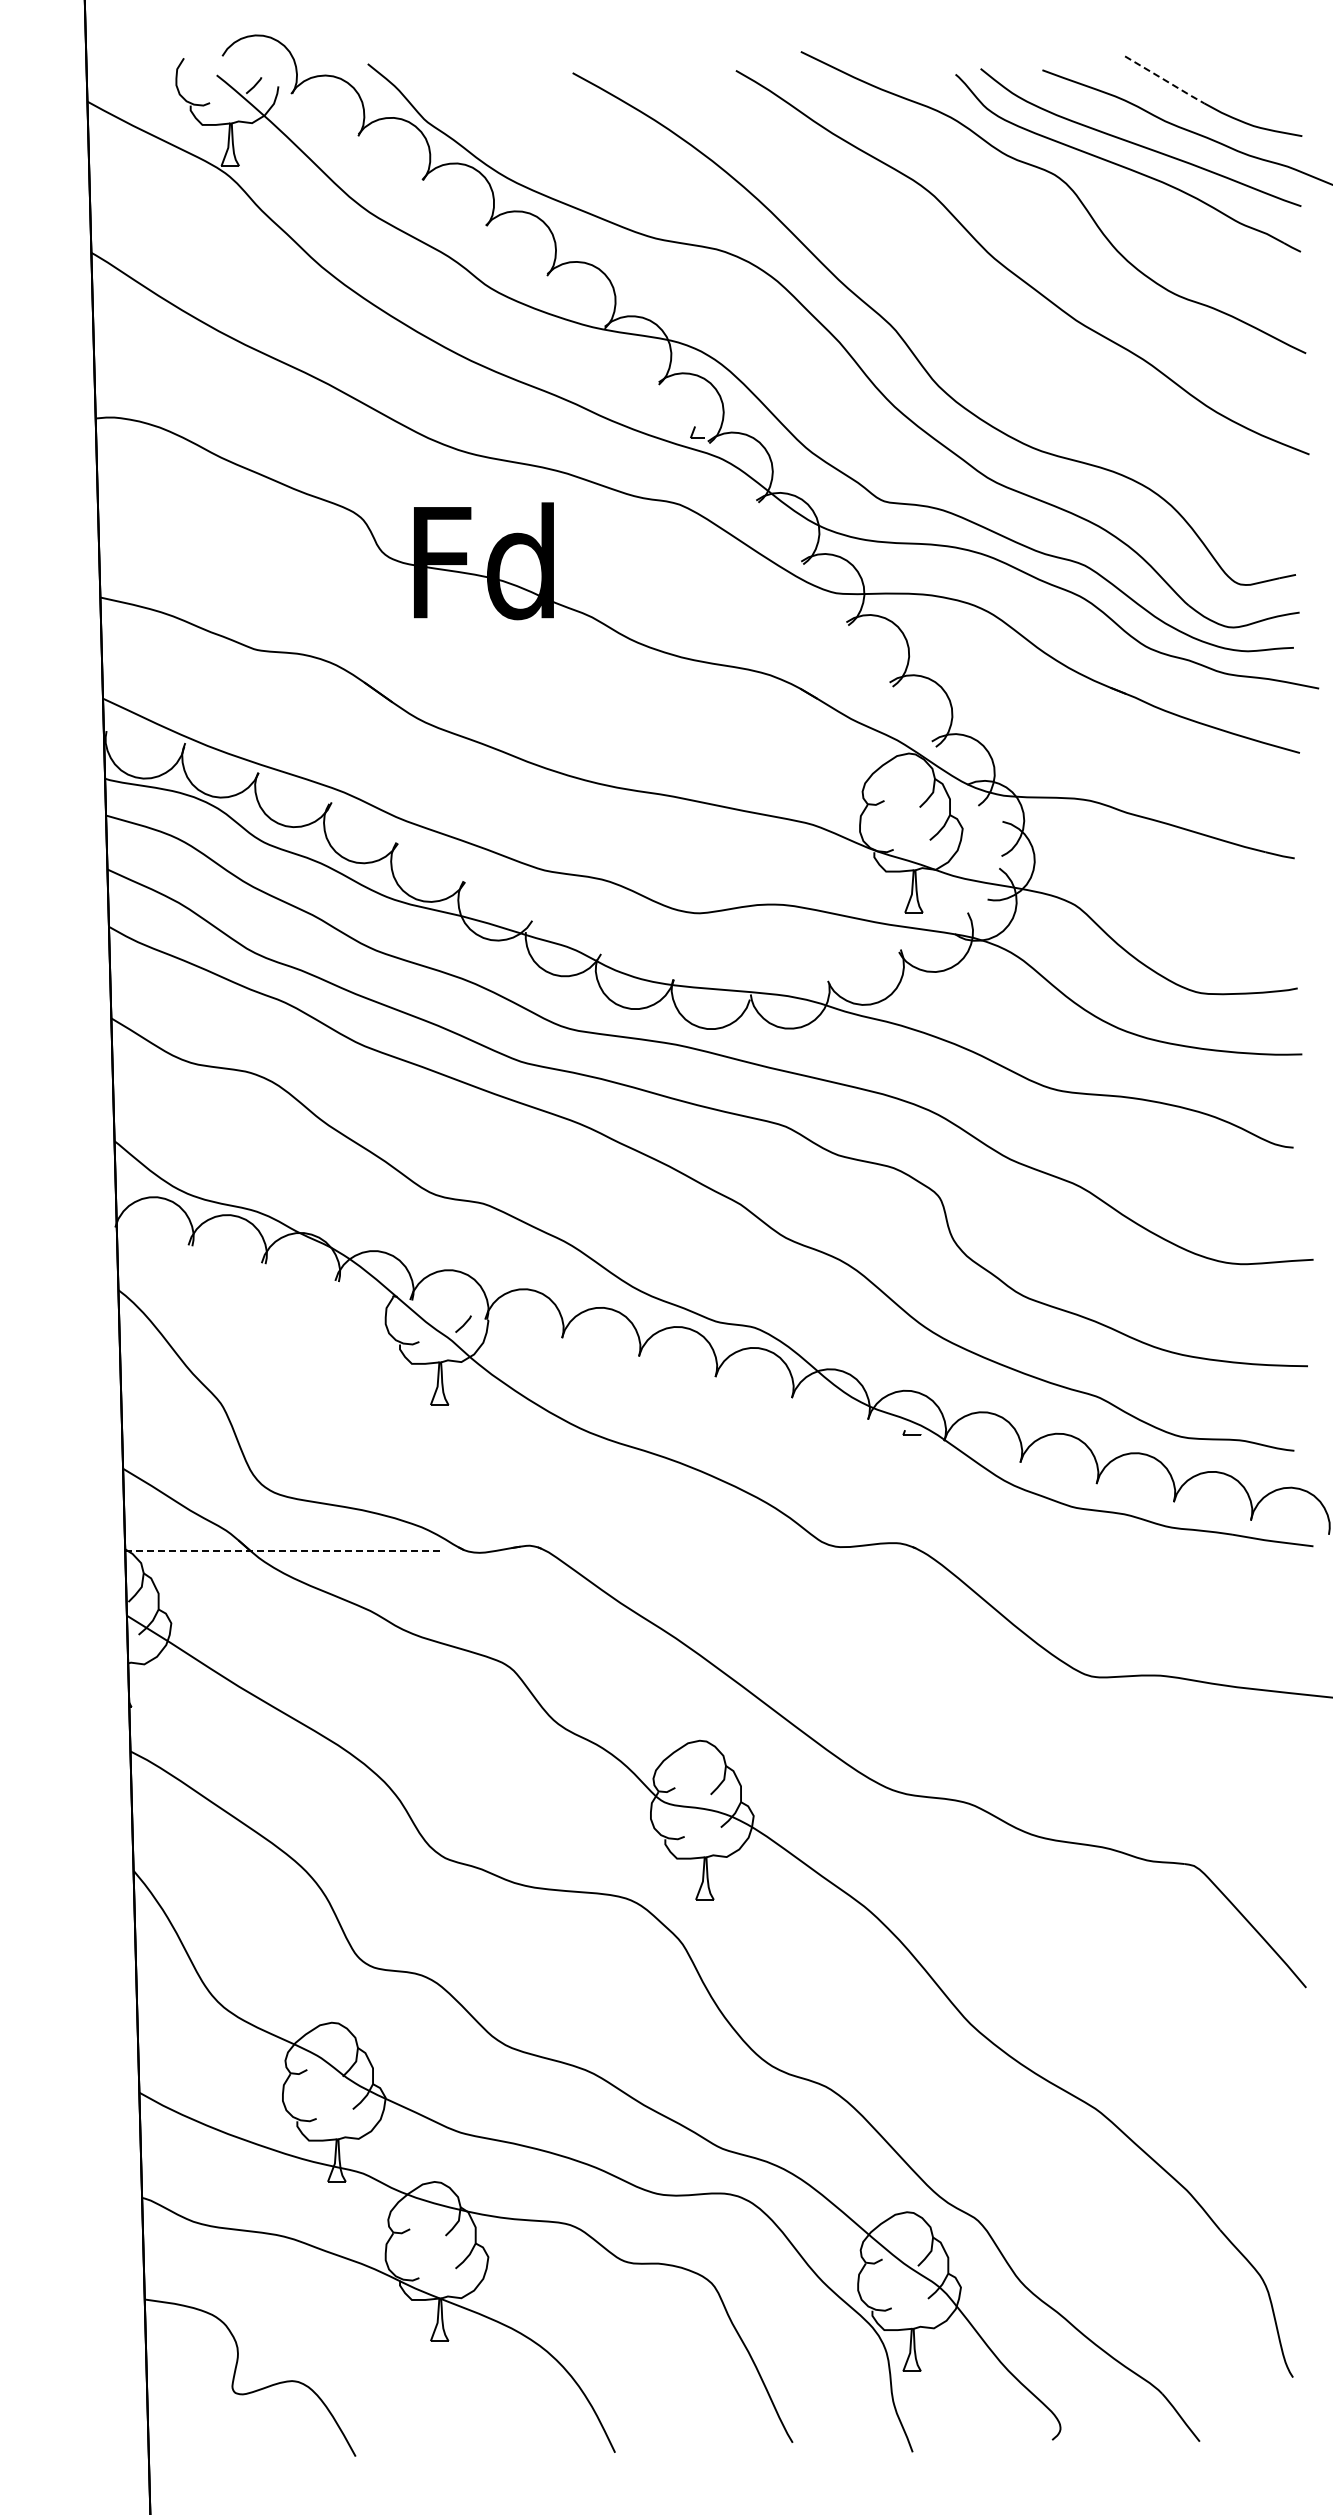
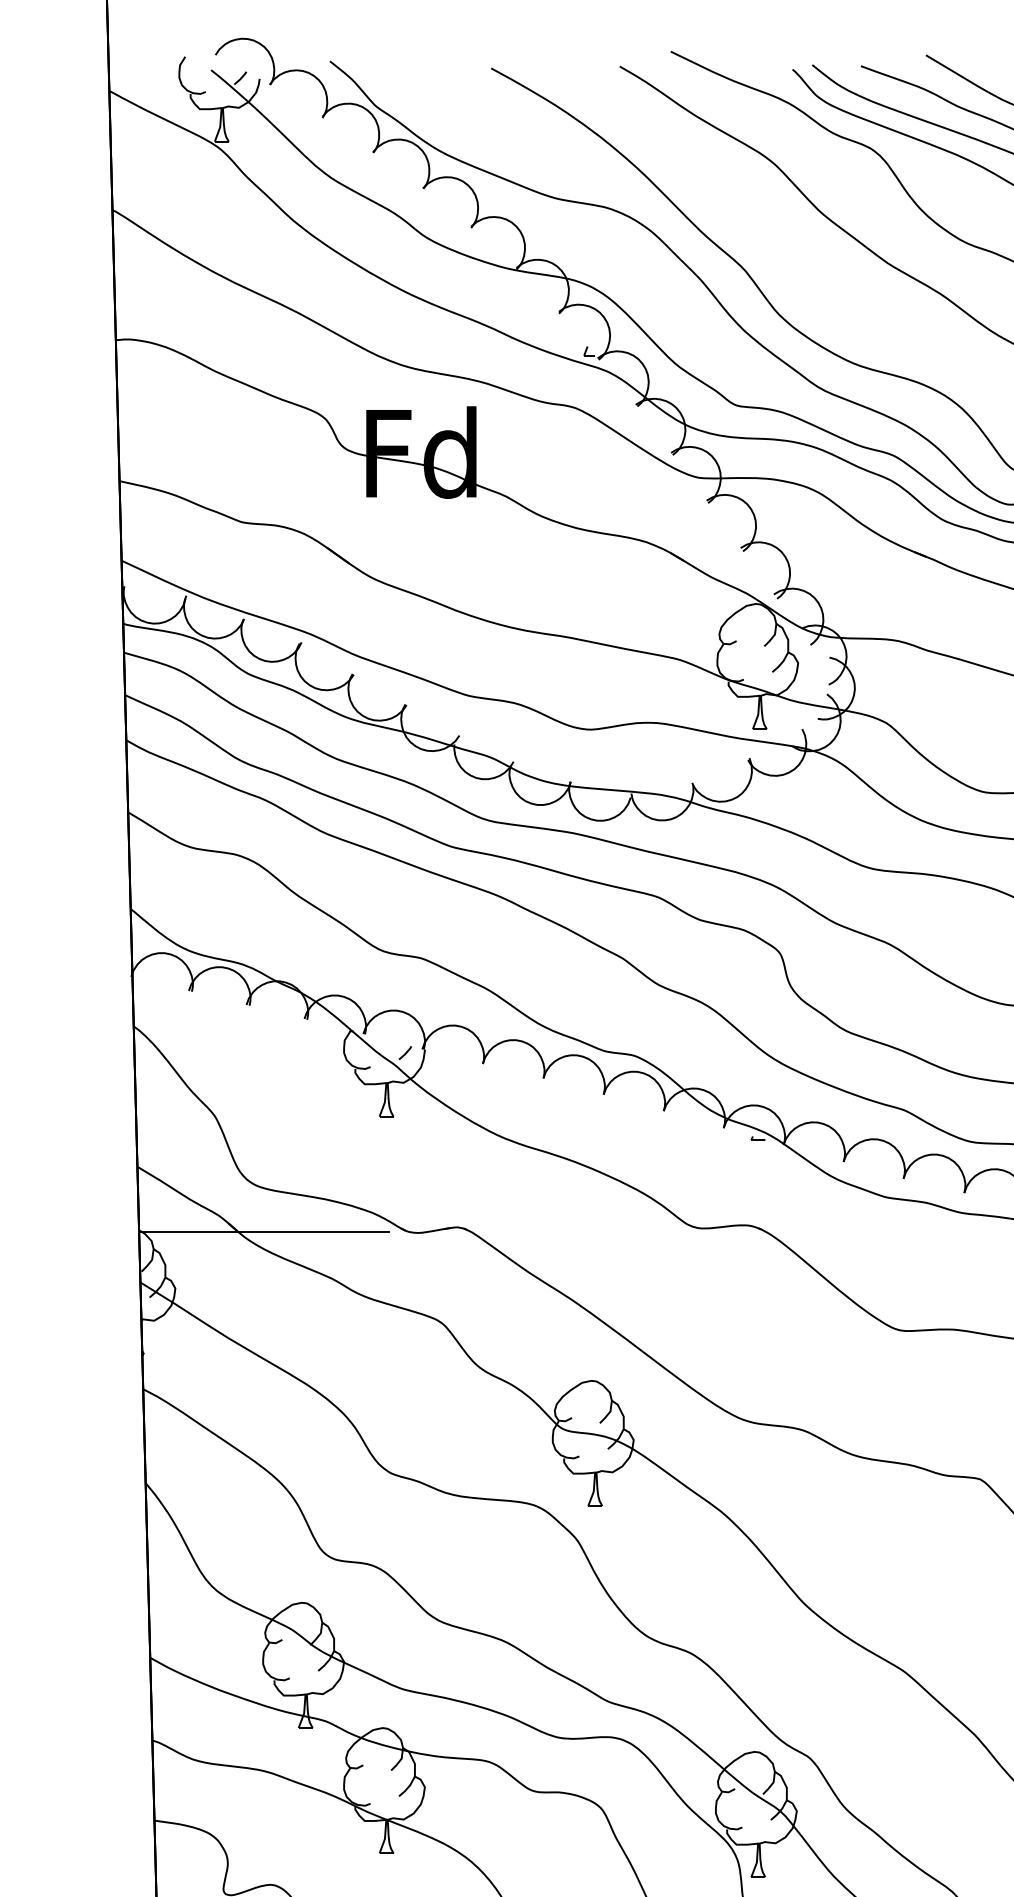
line: (1164, 79) -> (957, 73), dashed -> solid
line: (284, 1551) -> (264, 1231), dashed -> solid

